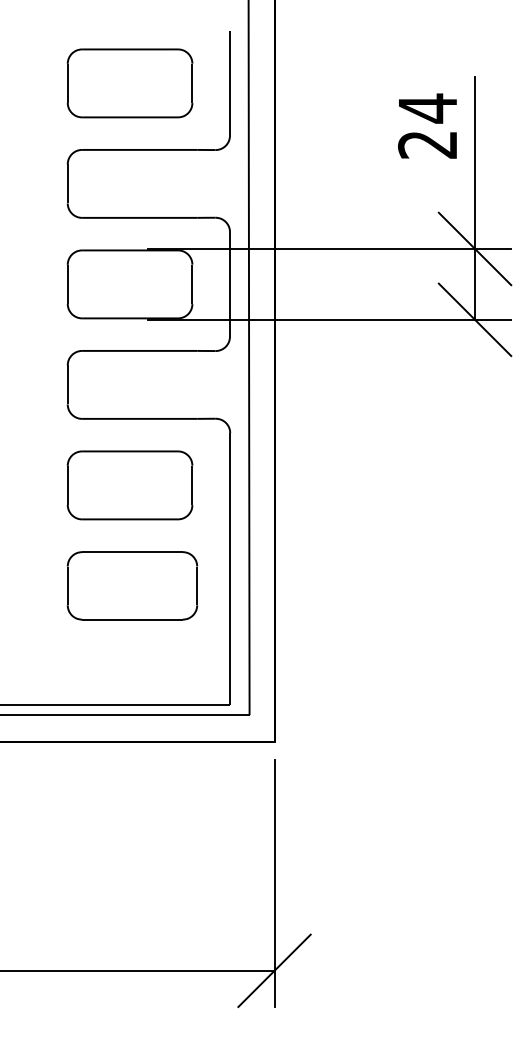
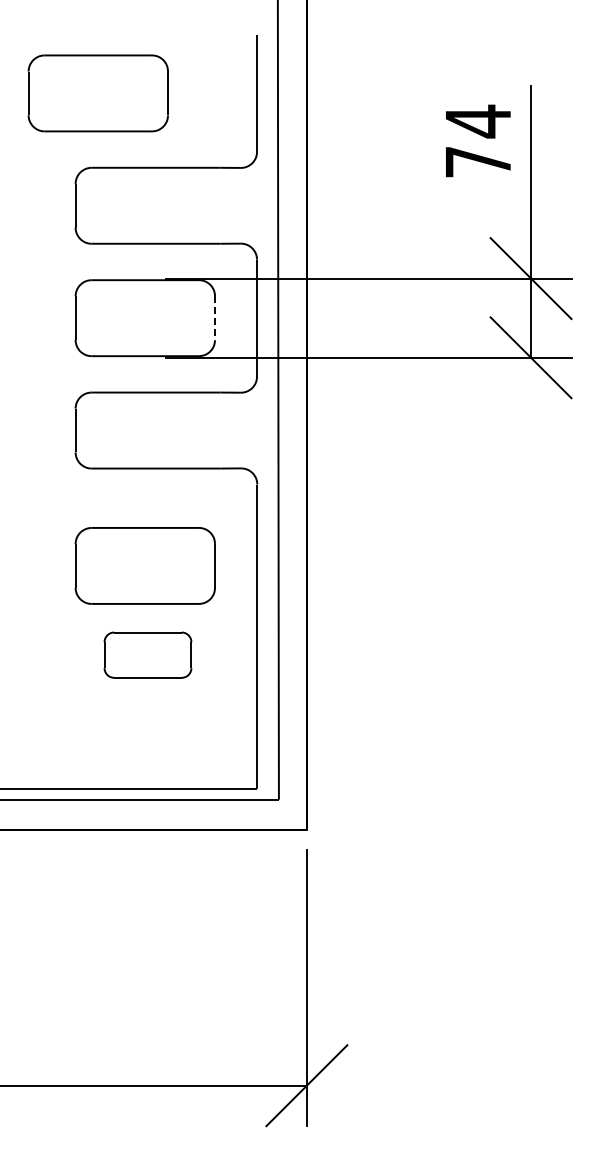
part: (129, 83) -> (97, 93), moved
text: (427, 145) -> (477, 162), 24 -> 74
line: (192, 284) -> (215, 318), solid -> dashed
part: (129, 485) -> (144, 565), moved
part: (132, 585) -> (147, 654), size x0.6

